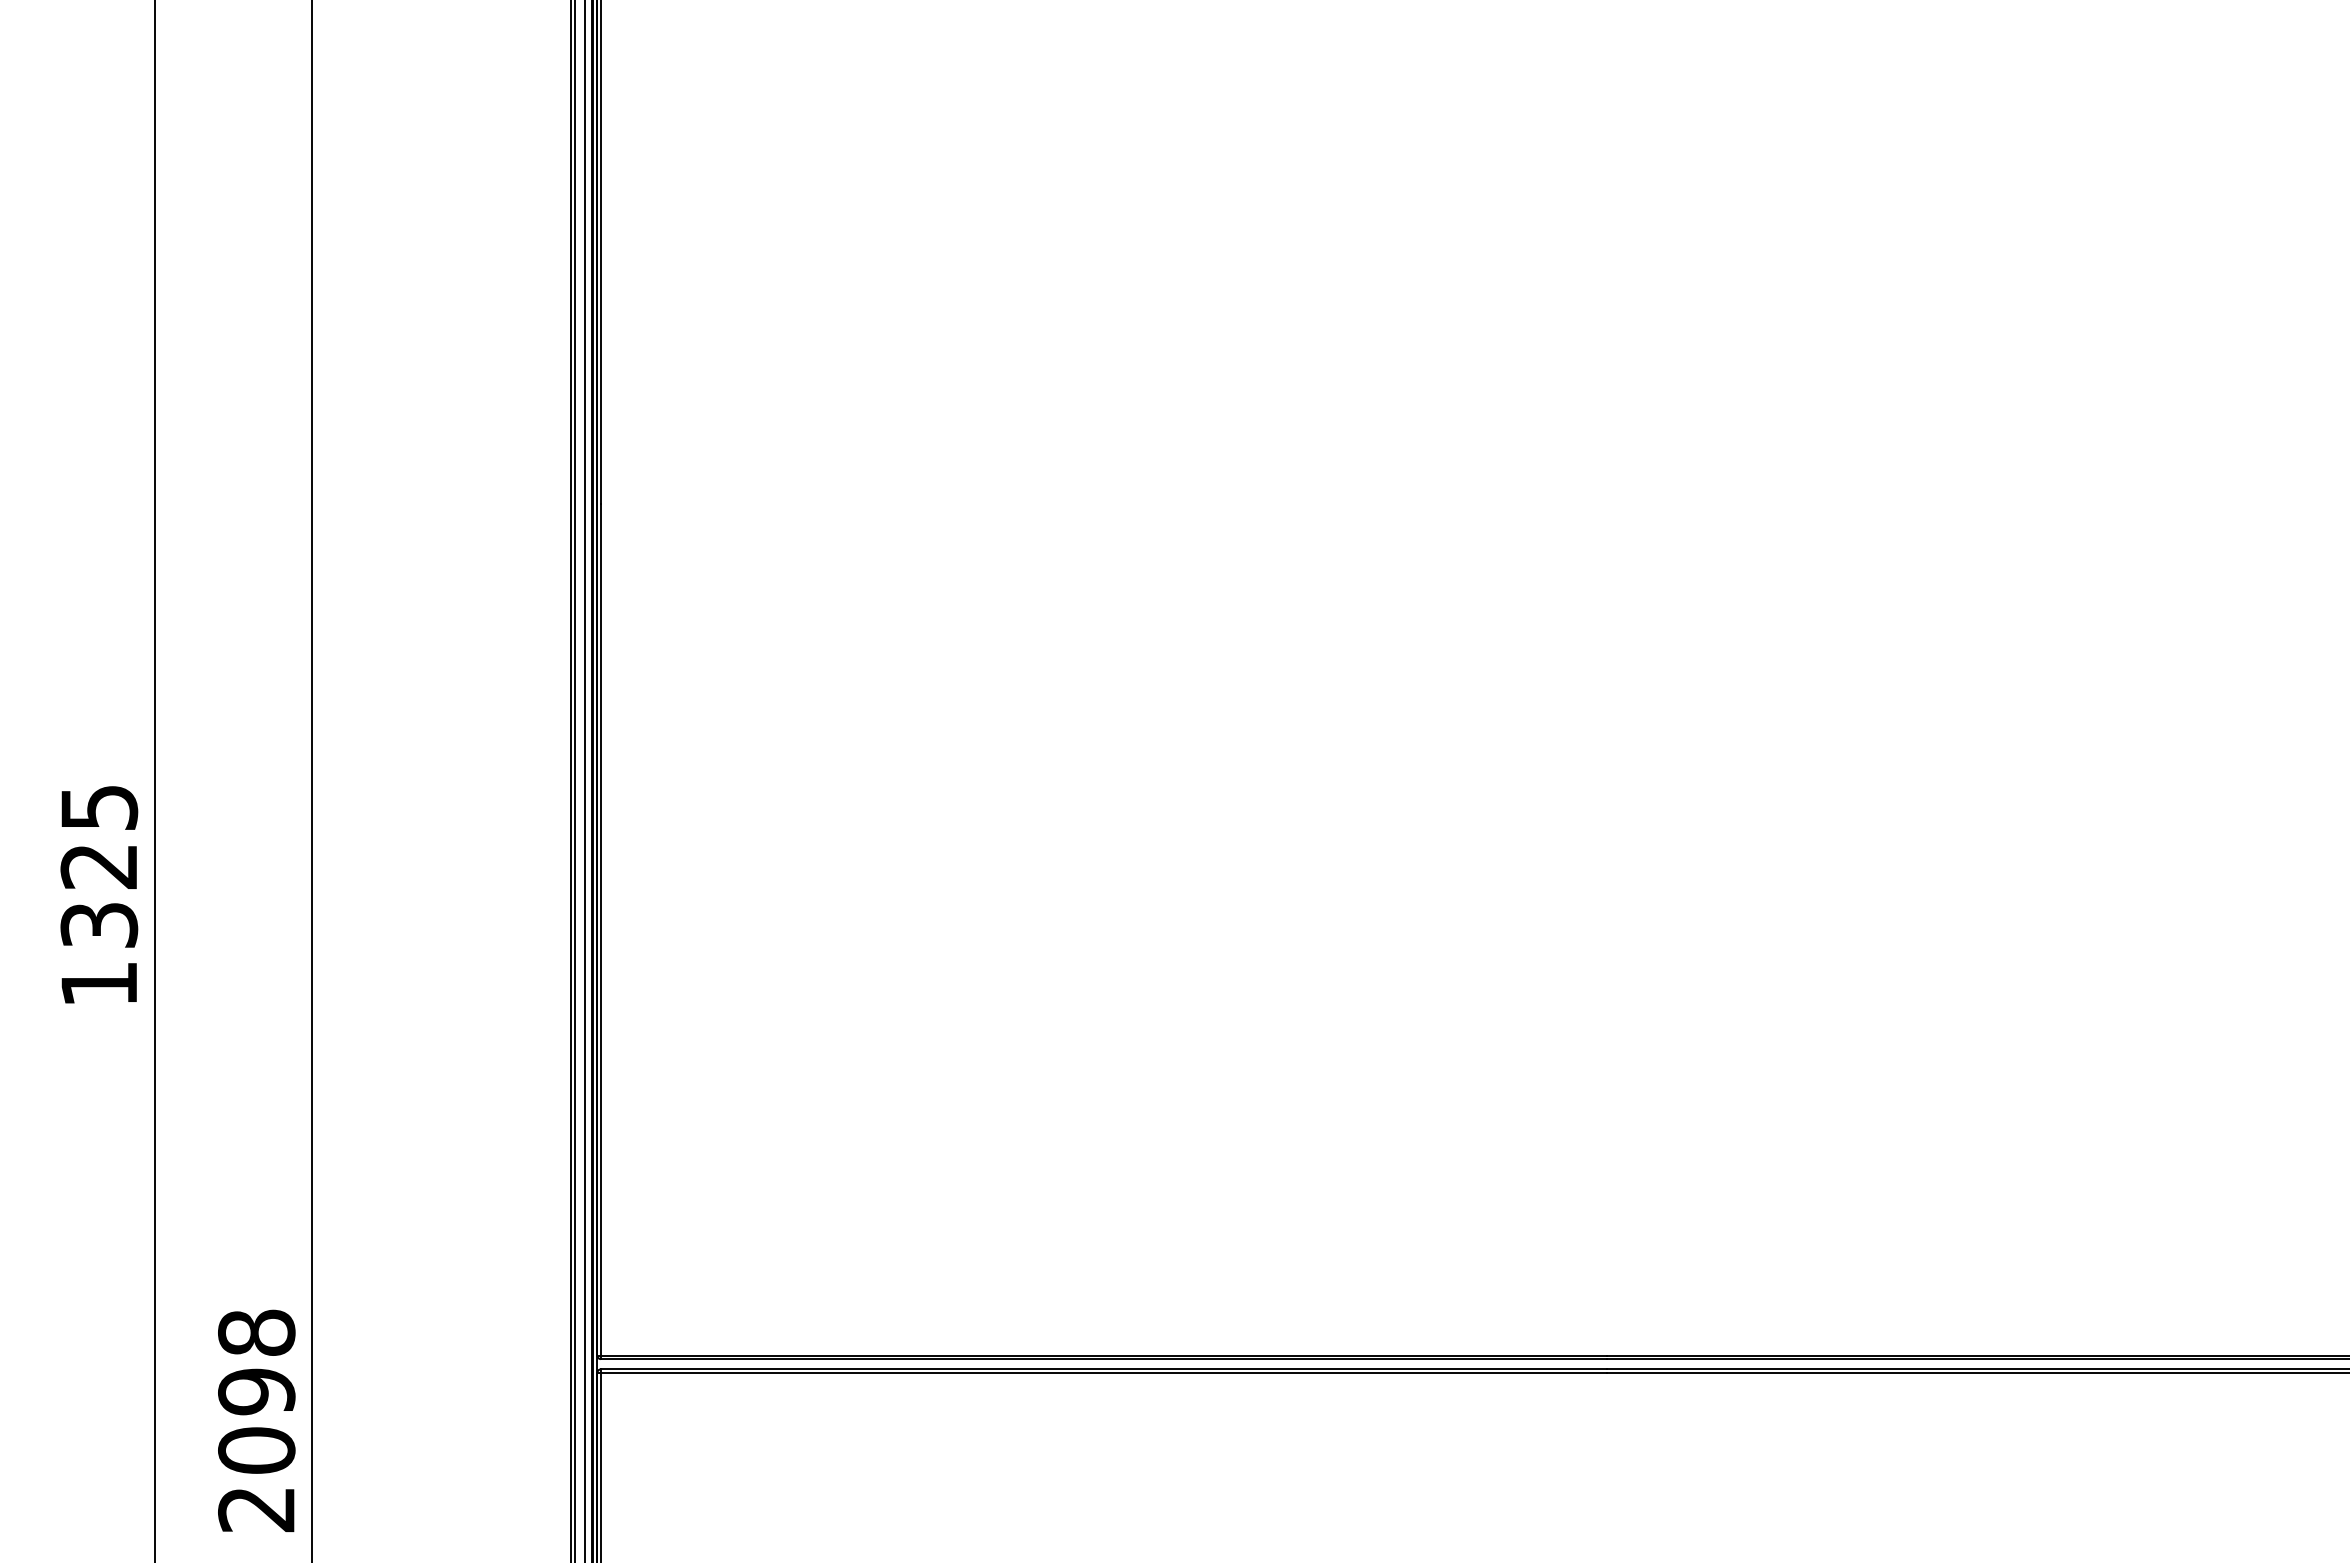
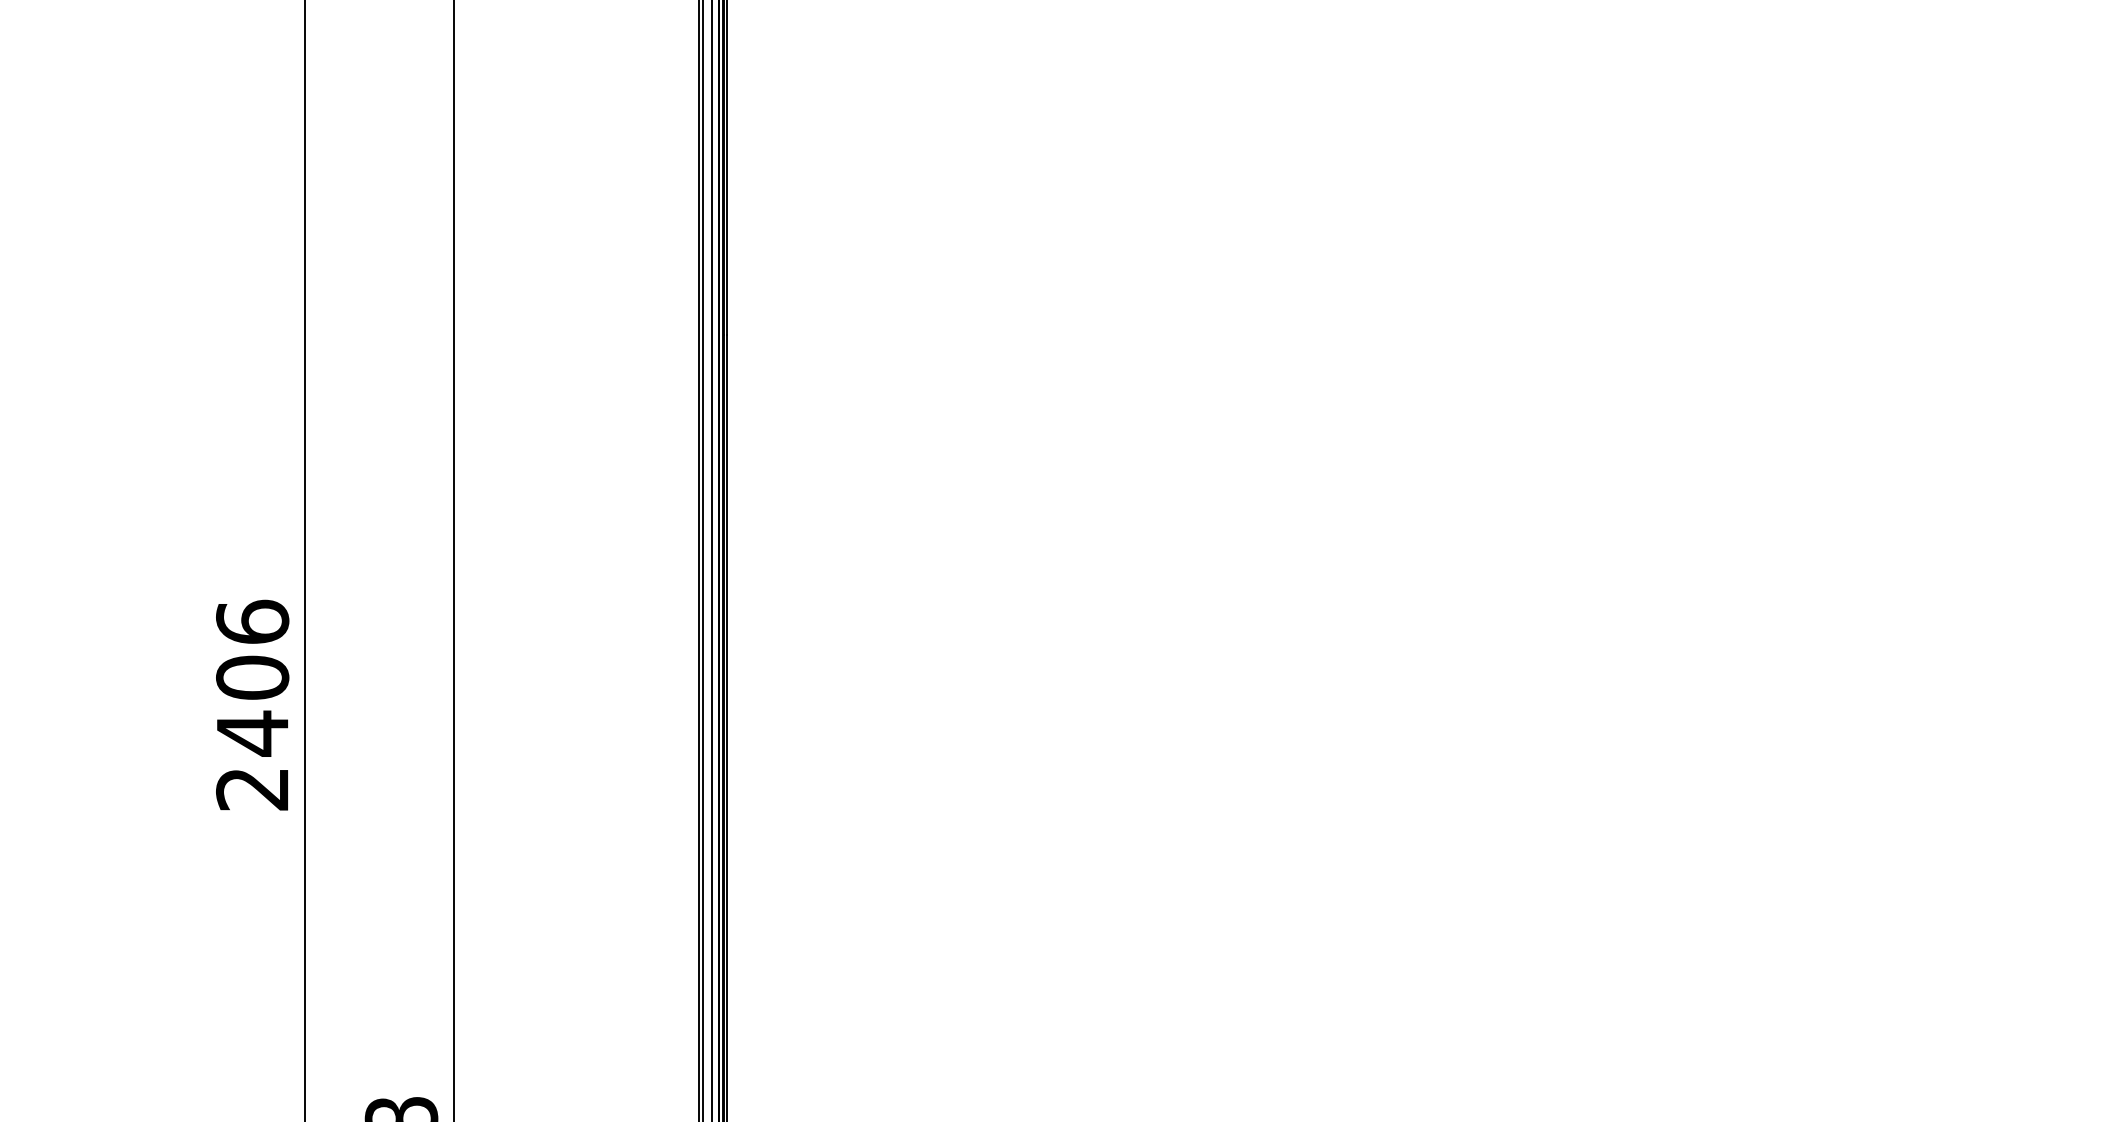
text: (99, 895) -> (252, 705), 1325 -> 2406

